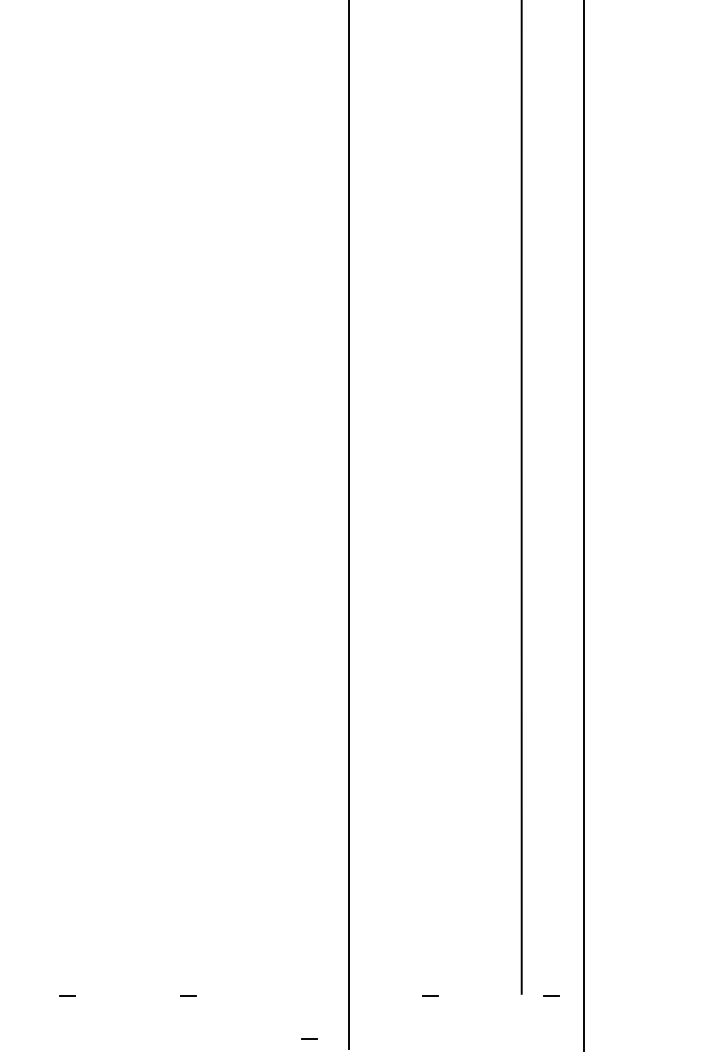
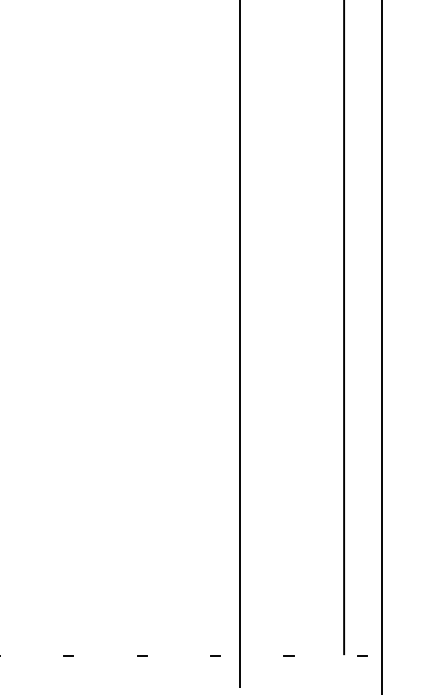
line: (309, 1038) -> (215, 655), moved

